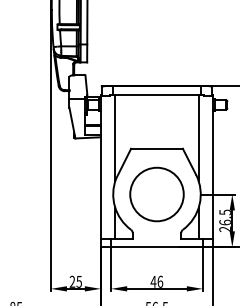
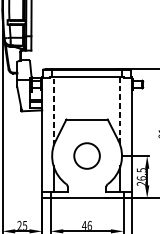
line: (115, 137) -> (53, 110), solid -> dashed
line: (198, 138) -> (120, 111), solid -> dashed
circle: (156, 194) -> (86, 156), size x0.6

